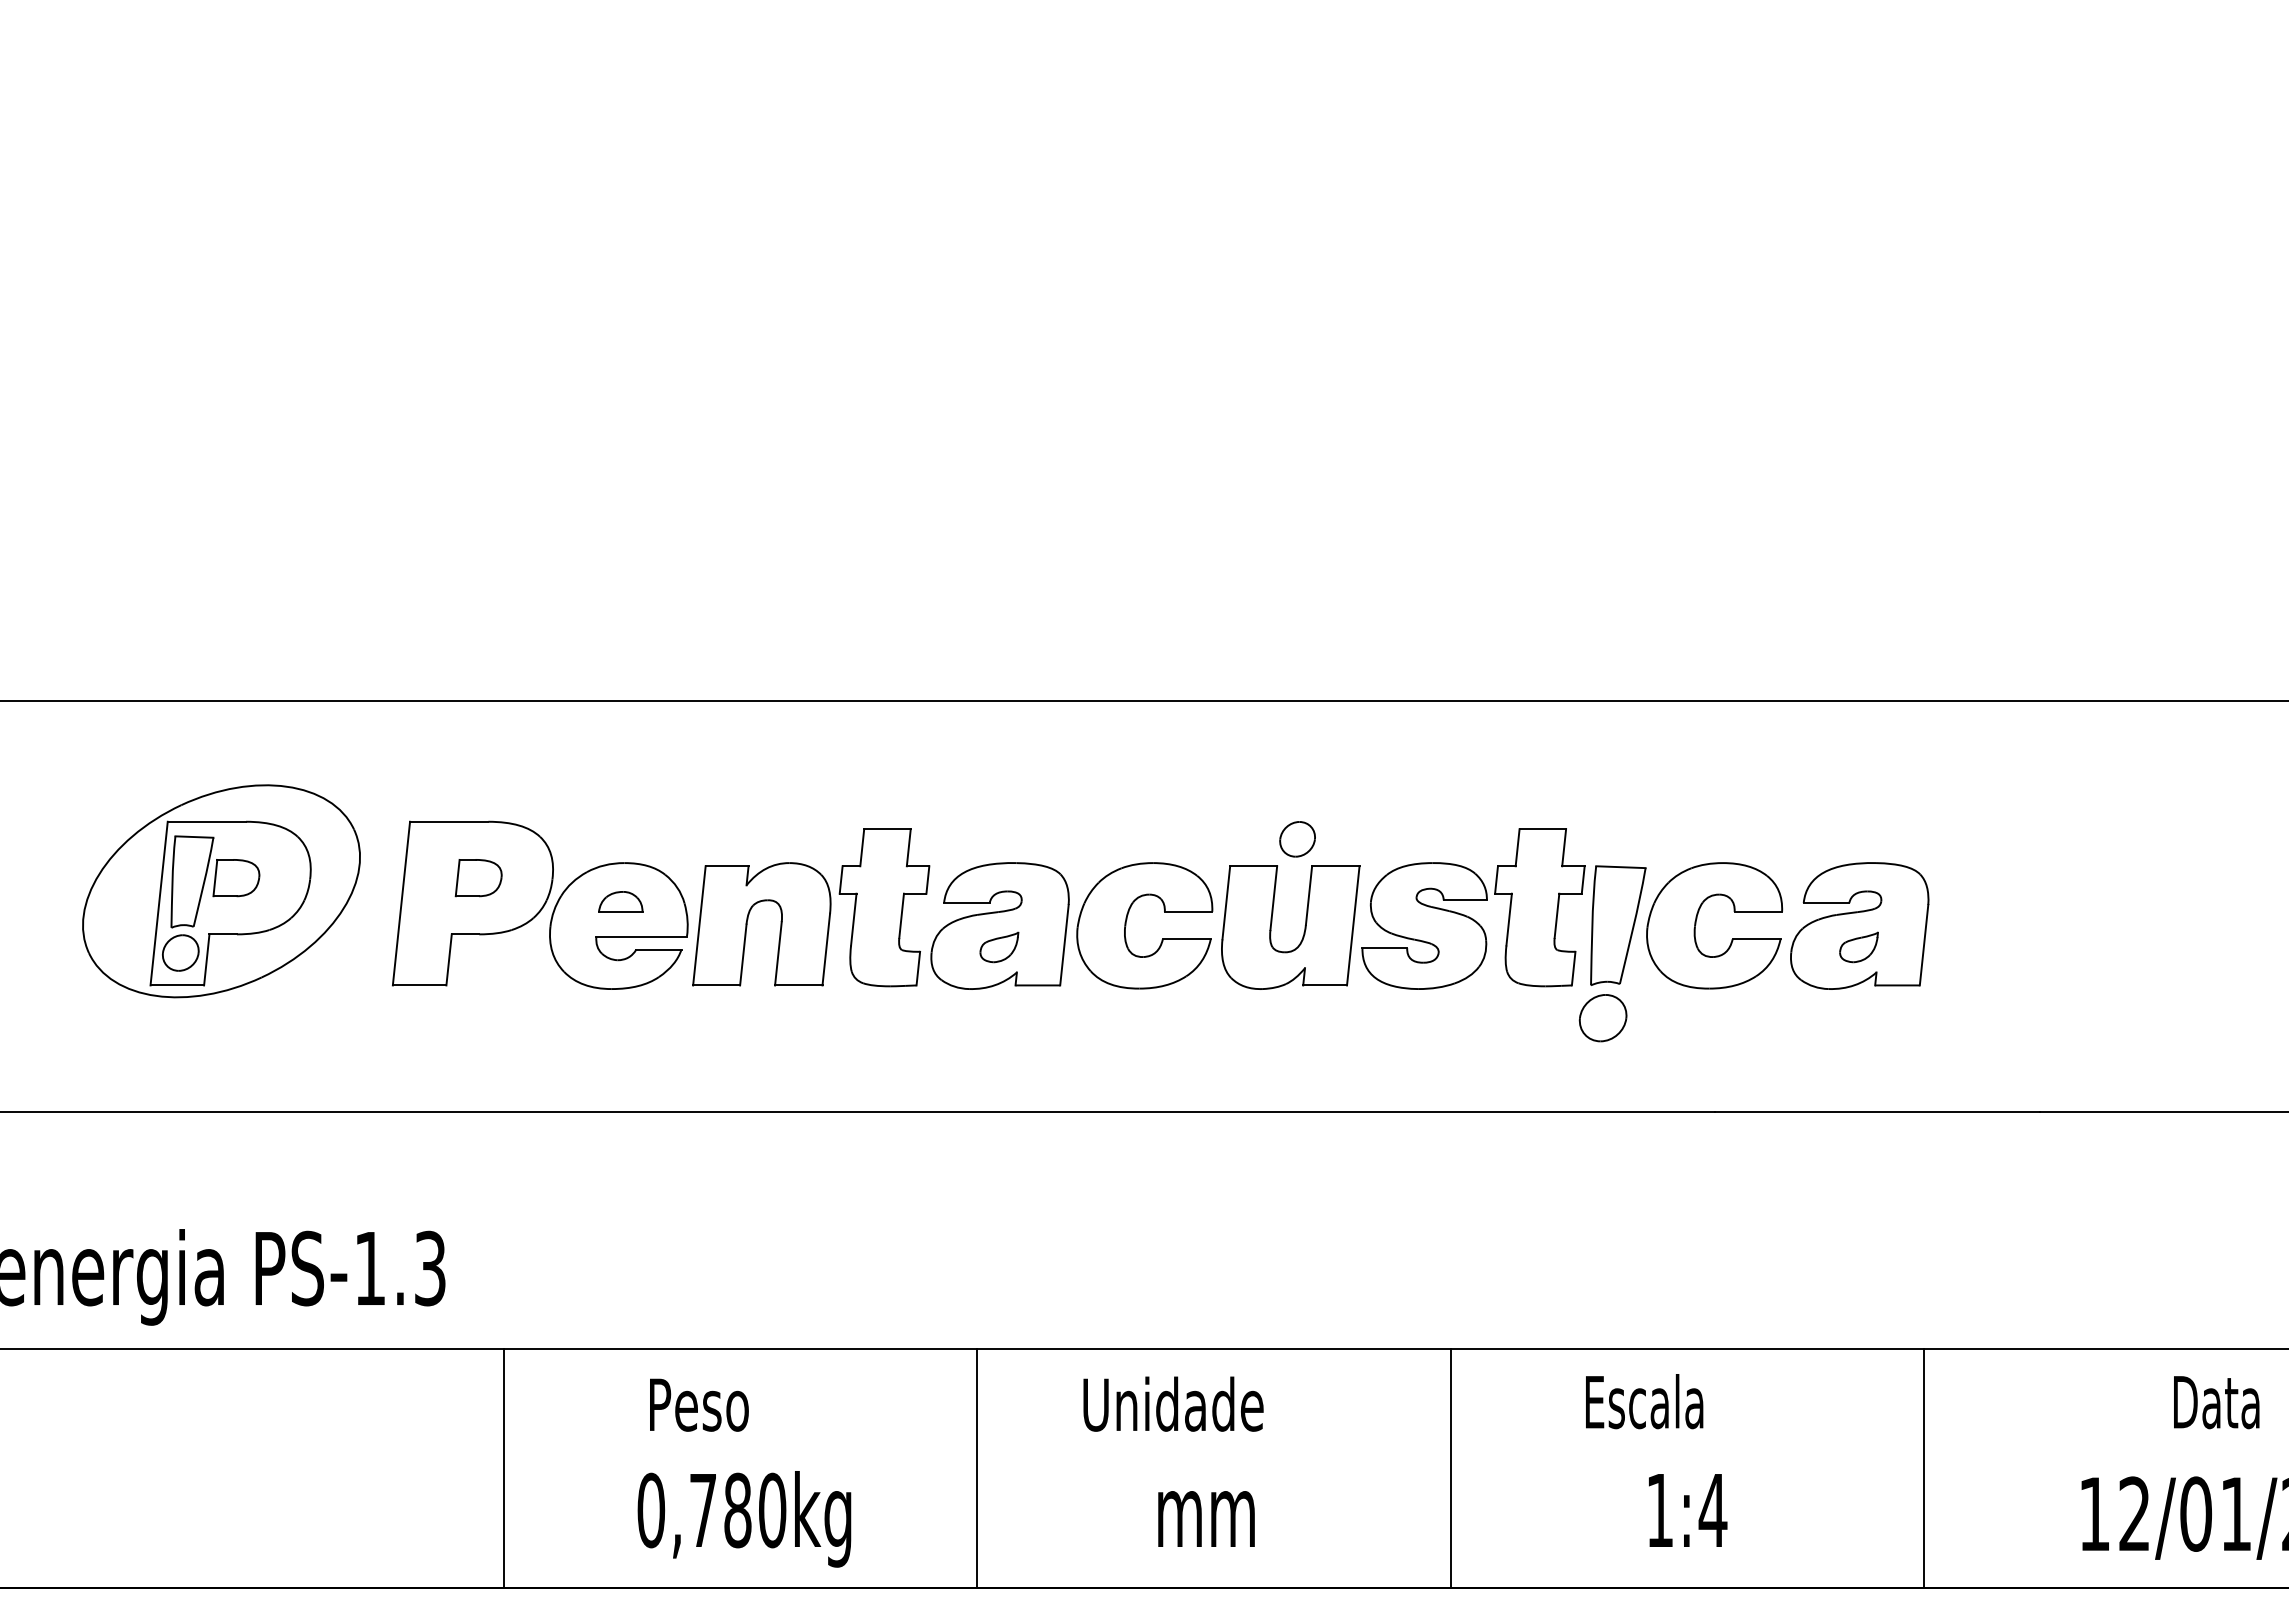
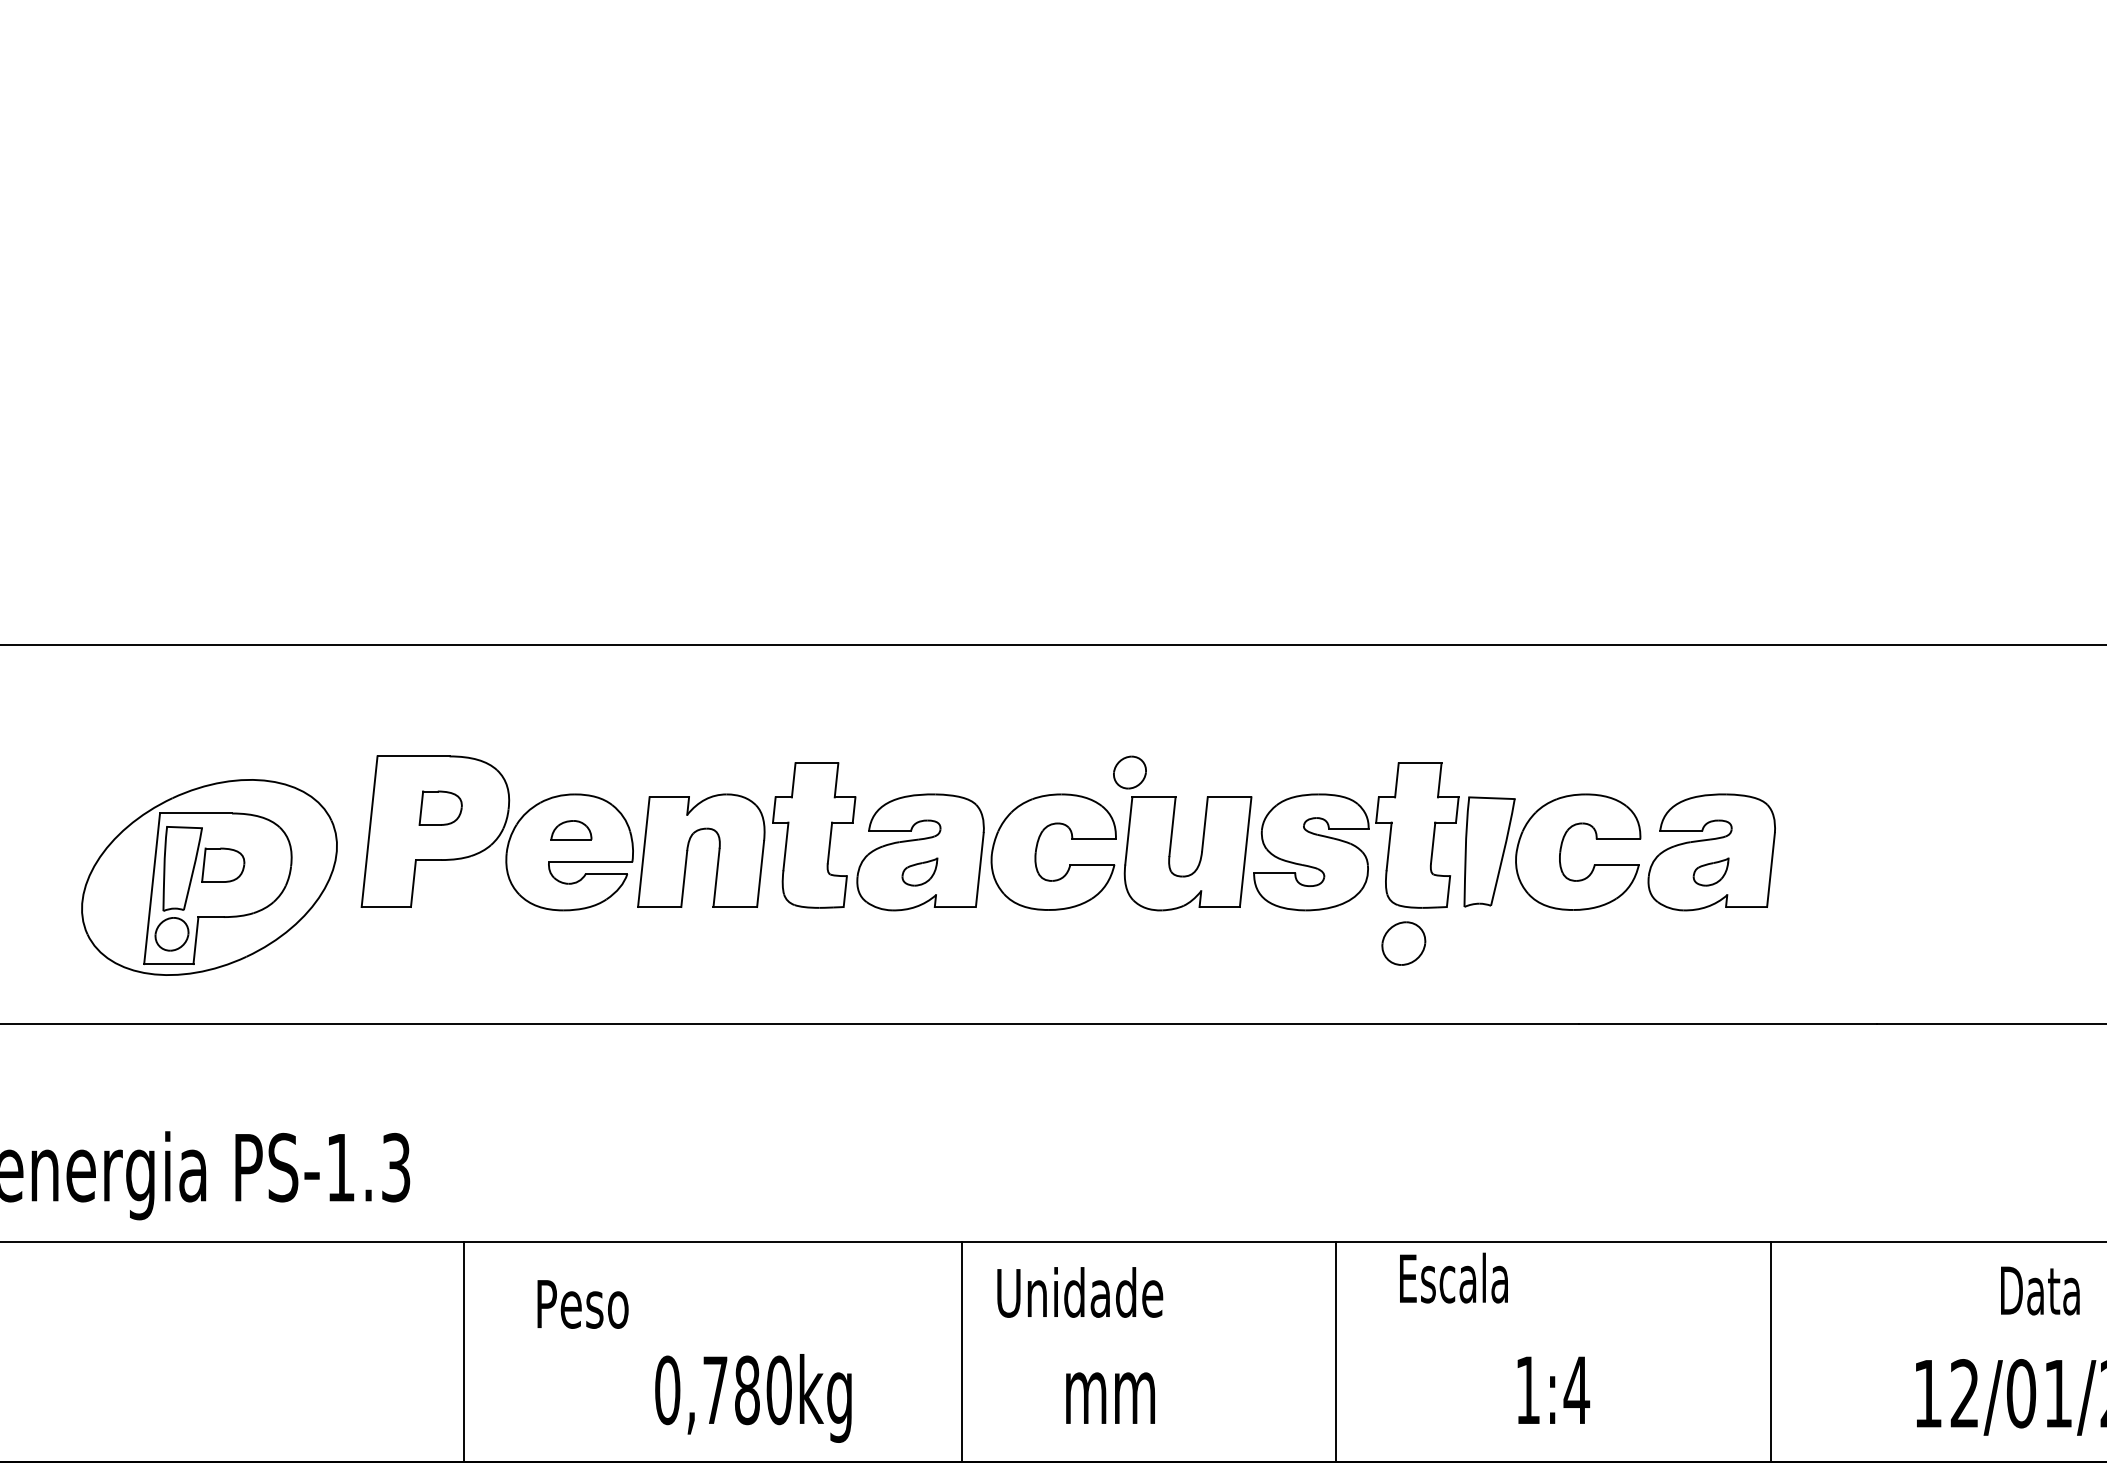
part: (1297, 839) -> (1129, 772), moved
part: (221, 891) -> (209, 877), moved
part: (1602, 1018) -> (1403, 943), moved
text: (1644, 1401) -> (1453, 1278), moved
text: (699, 1404) -> (583, 1303), moved
line: (977, 1468) -> (962, 1351), moved
text: (744, 1519) -> (753, 1398), moved

